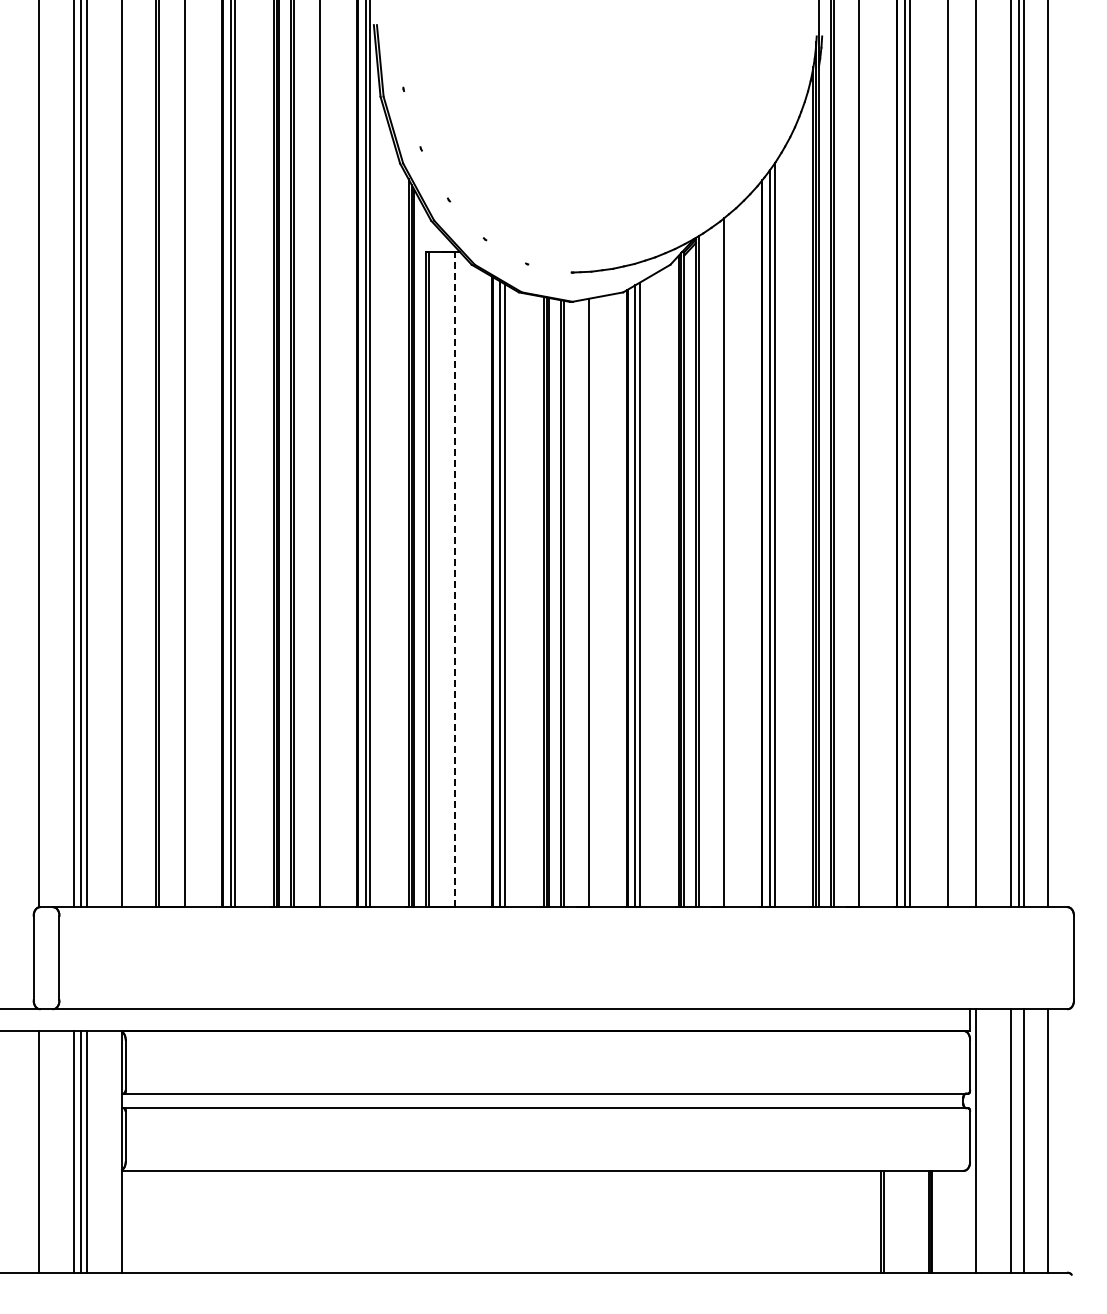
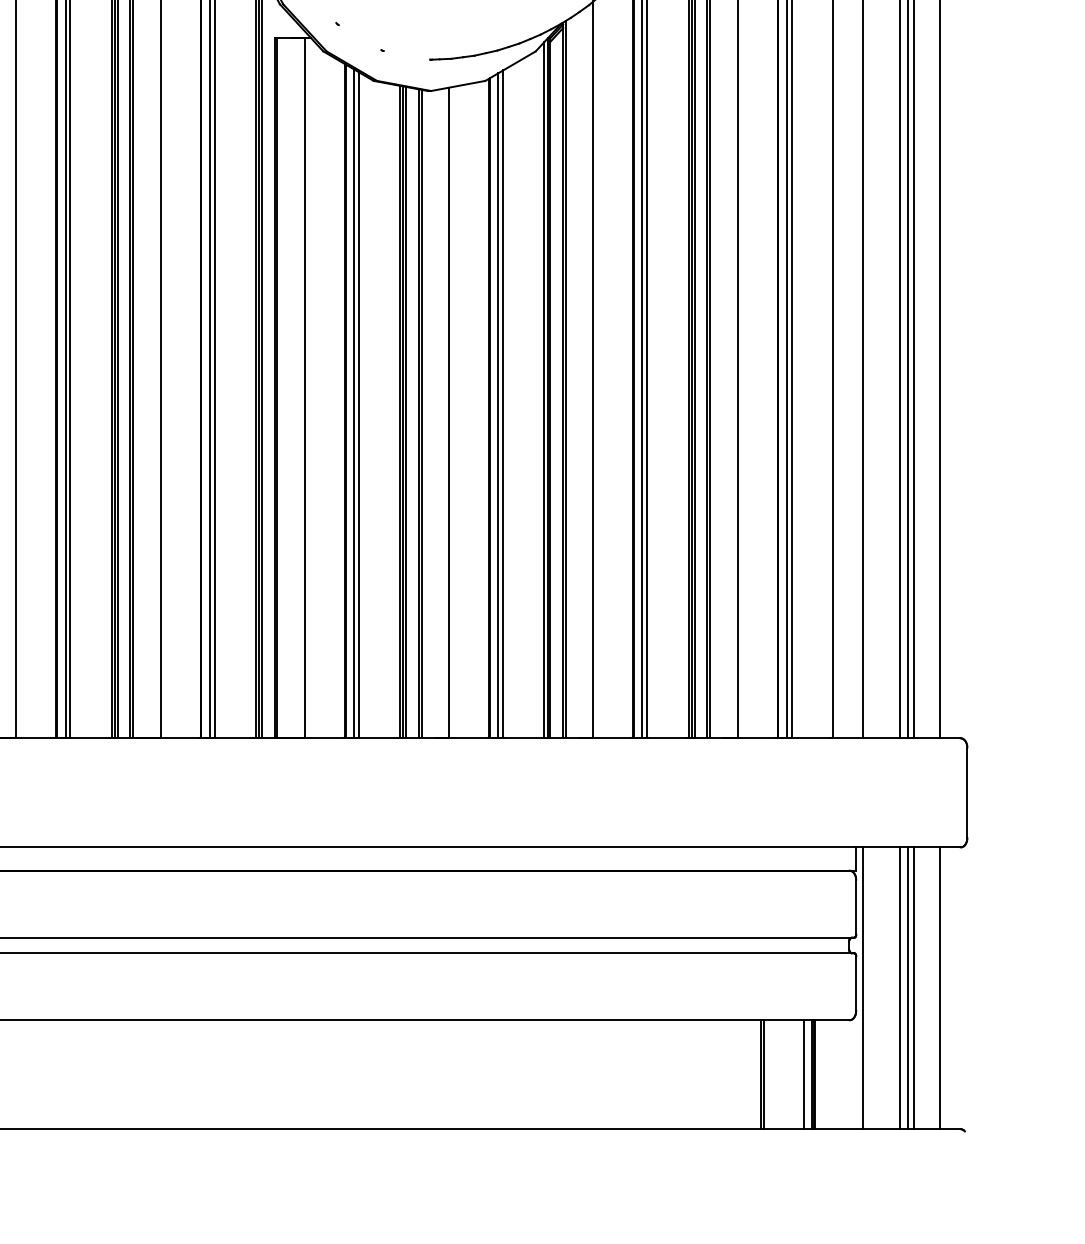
line: (454, 579) -> (304, 387), dashed -> solid
line: (1018, 1140) -> (907, 987), added
line: (921, 1221) -> (804, 1074), added

